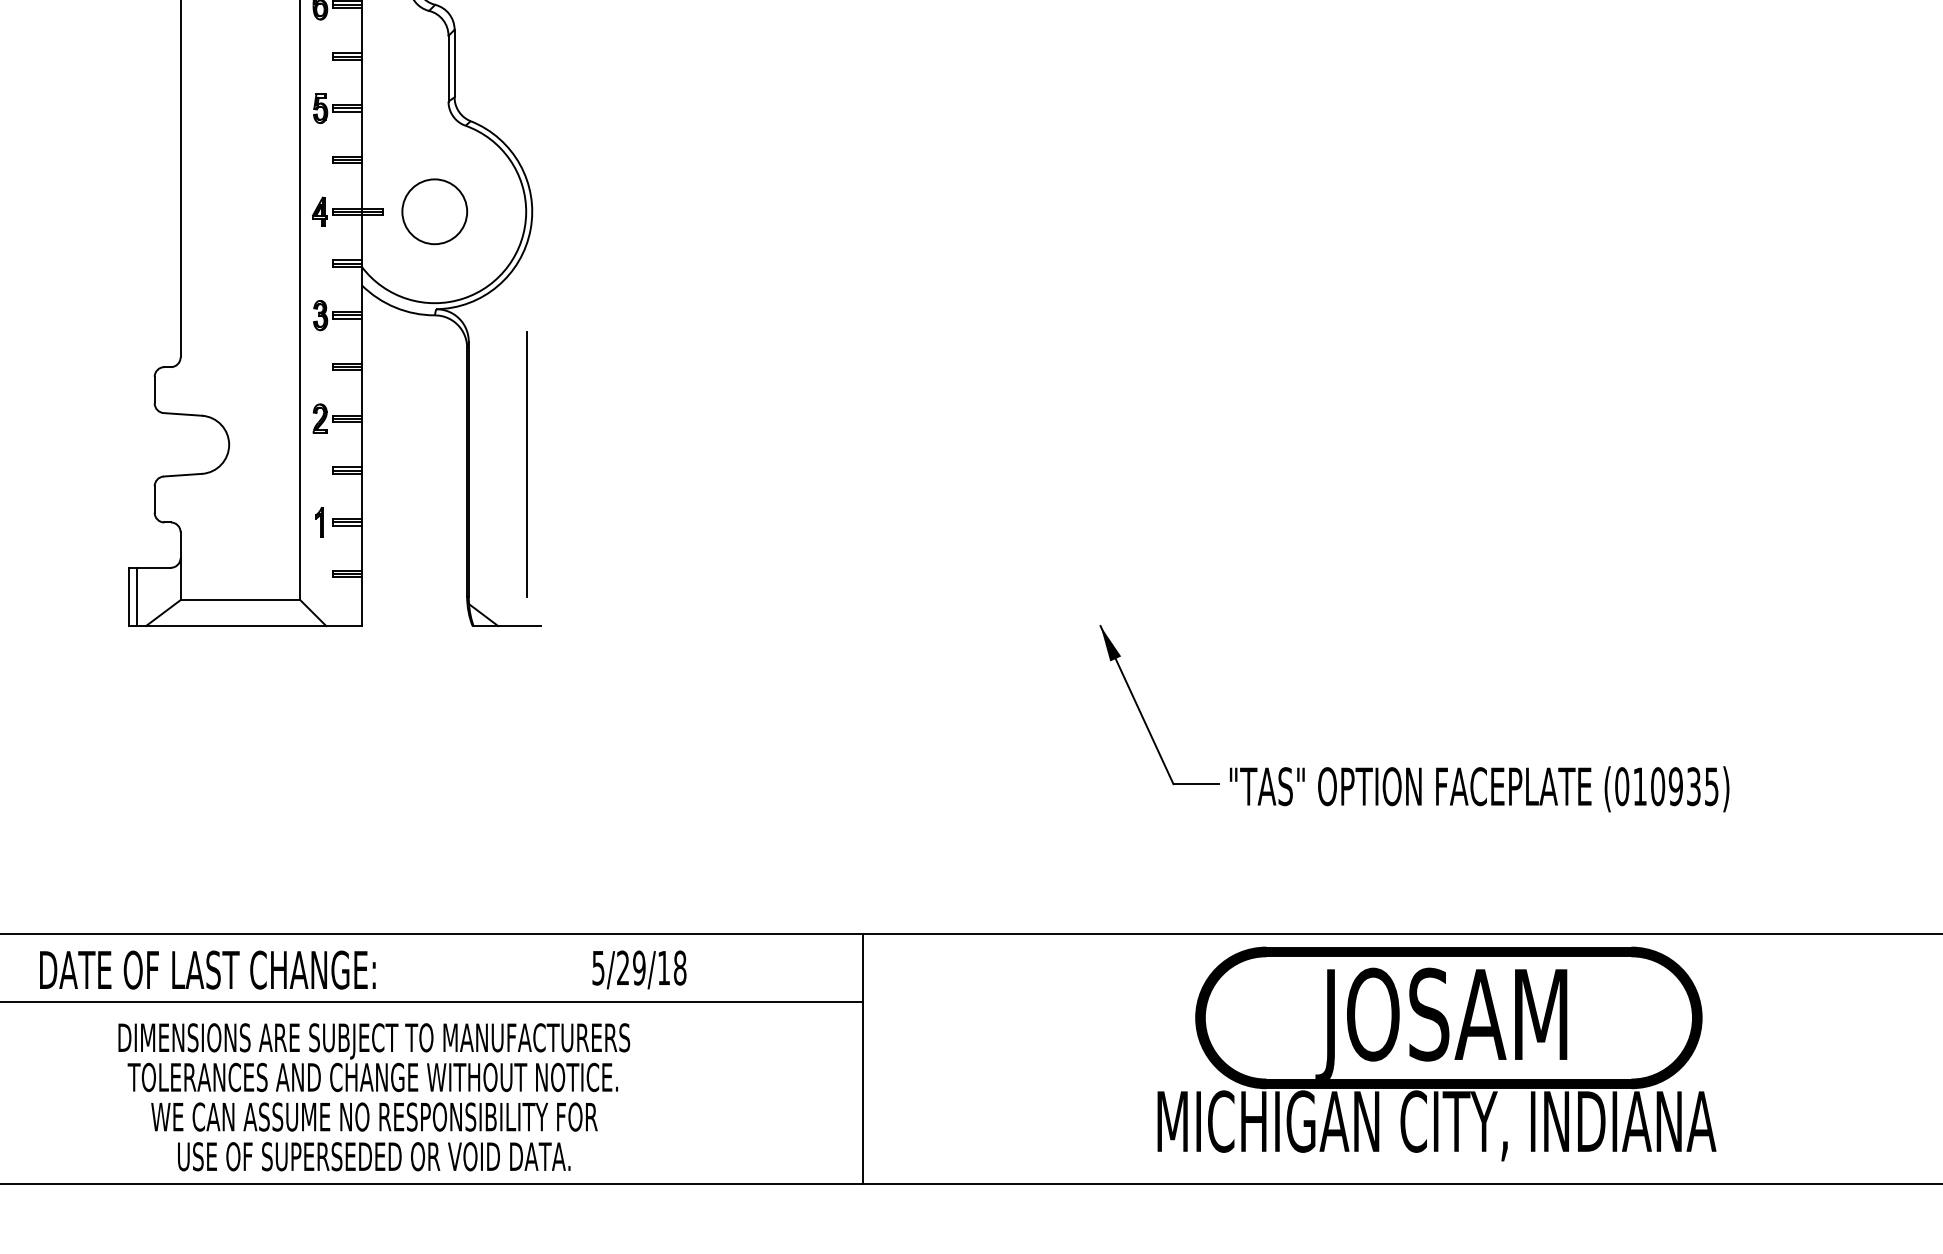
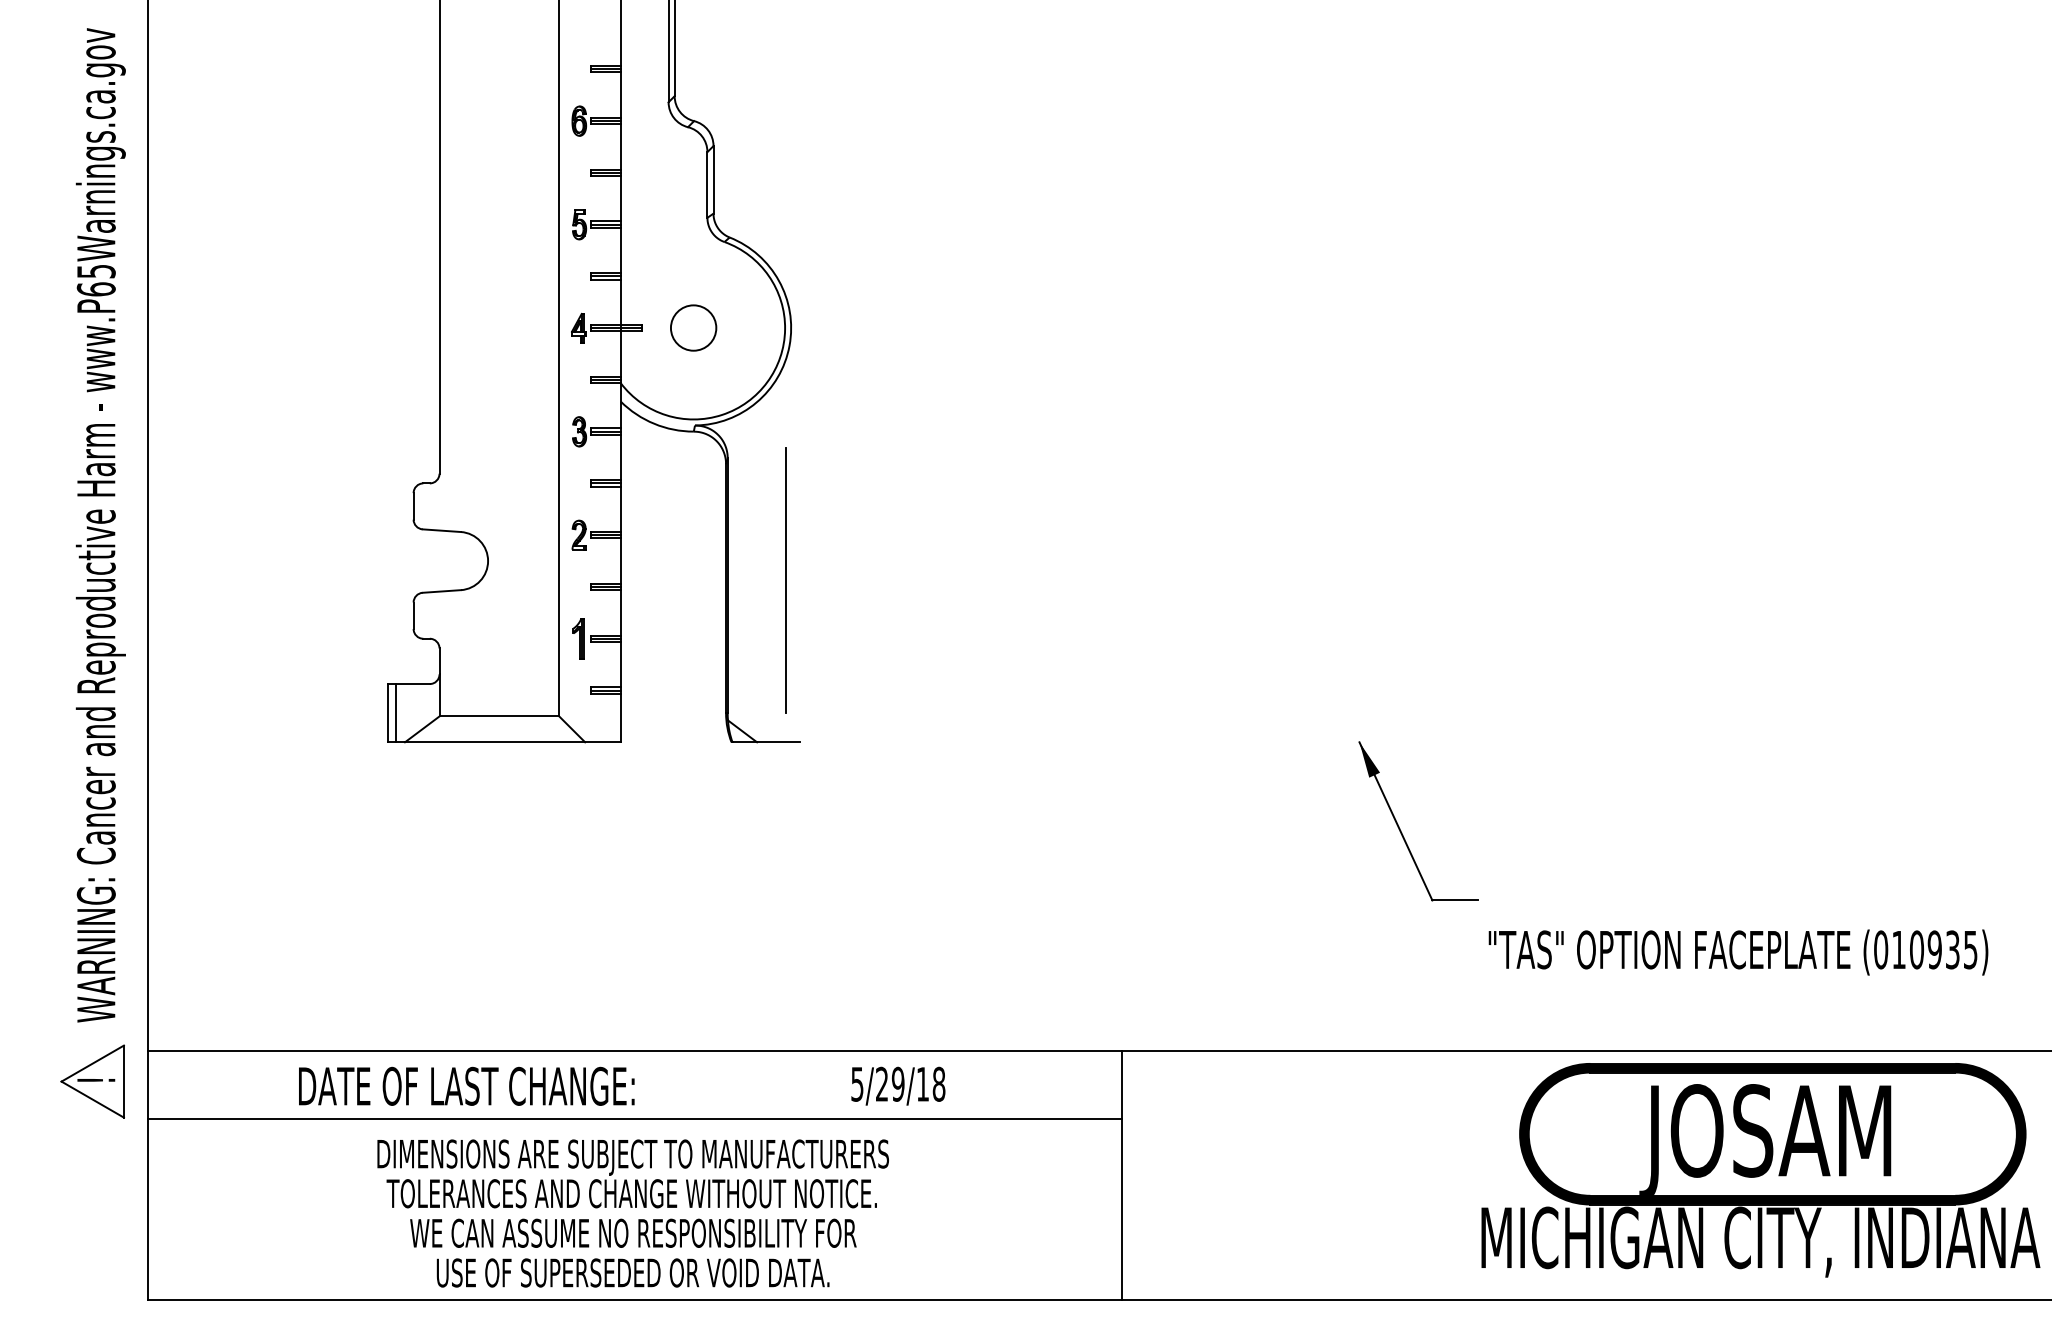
circle: (434, 211) -> (693, 327), size x0.7
part: (319, 522) -> (578, 638), size x1.4
text: (1479, 789) -> (1738, 952), moved
part: (1436, 1054) -> (1760, 1170), moved

